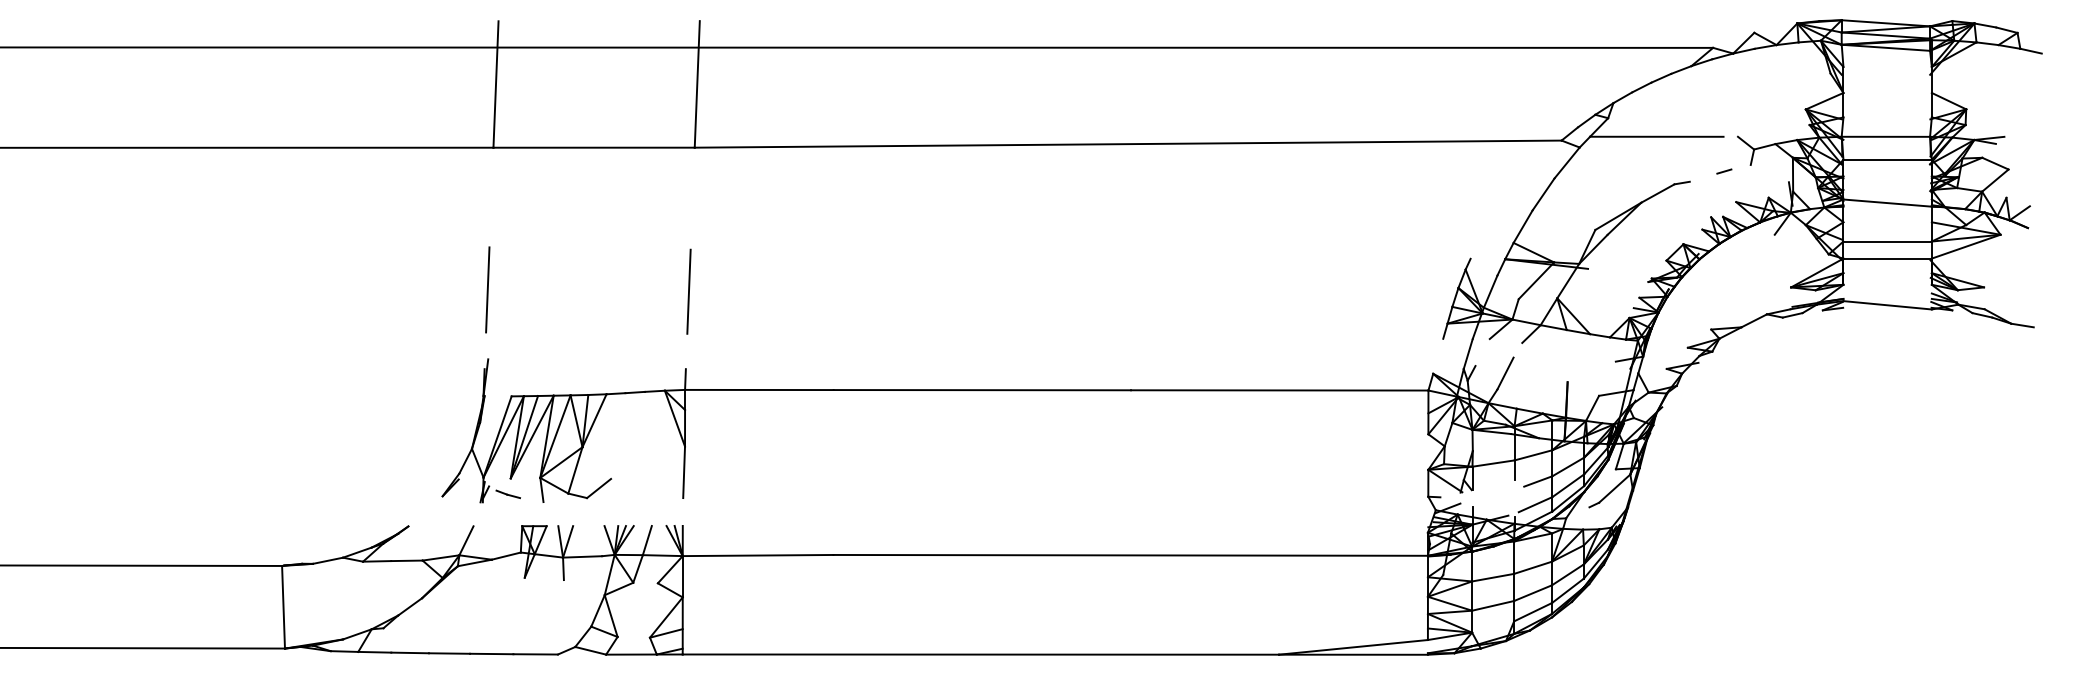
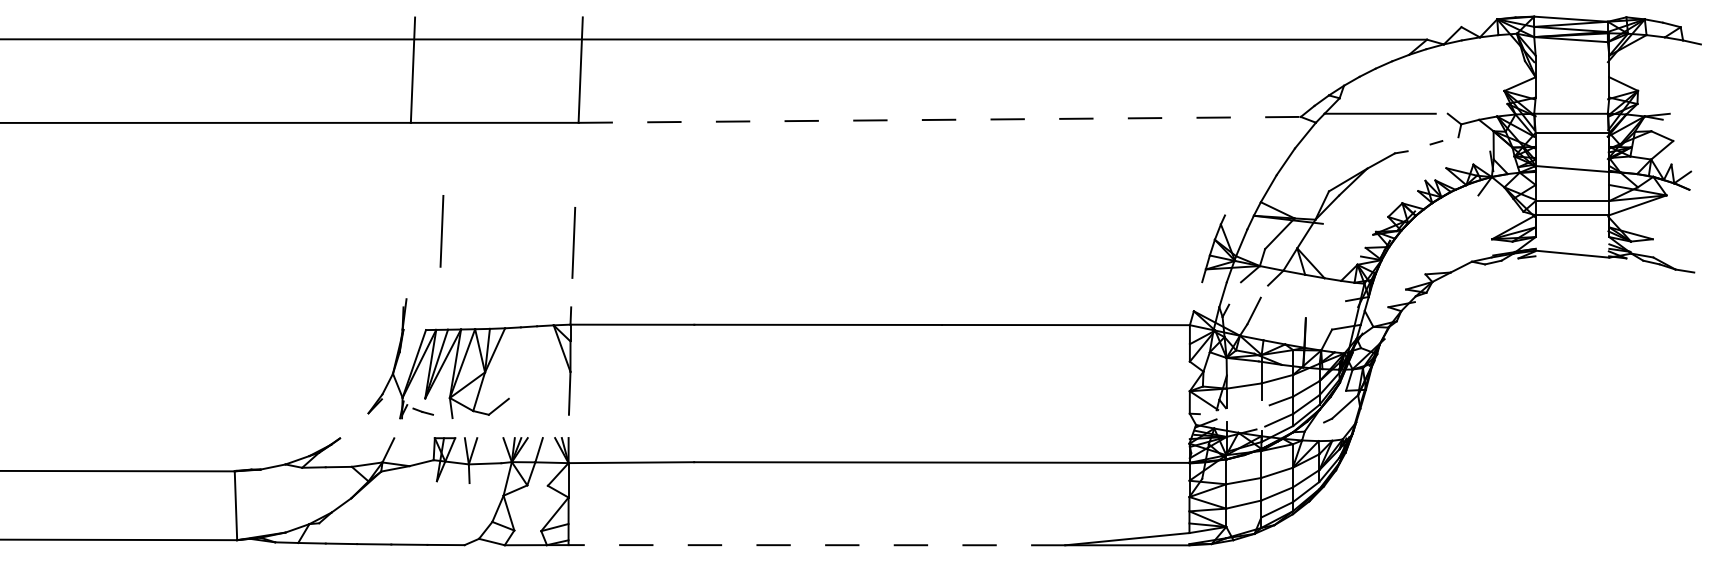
line: (1128, 144) -> (939, 120), solid -> dashed
line: (487, 289) -> (441, 231), moved
line: (980, 654) -> (816, 545), solid -> dashed

